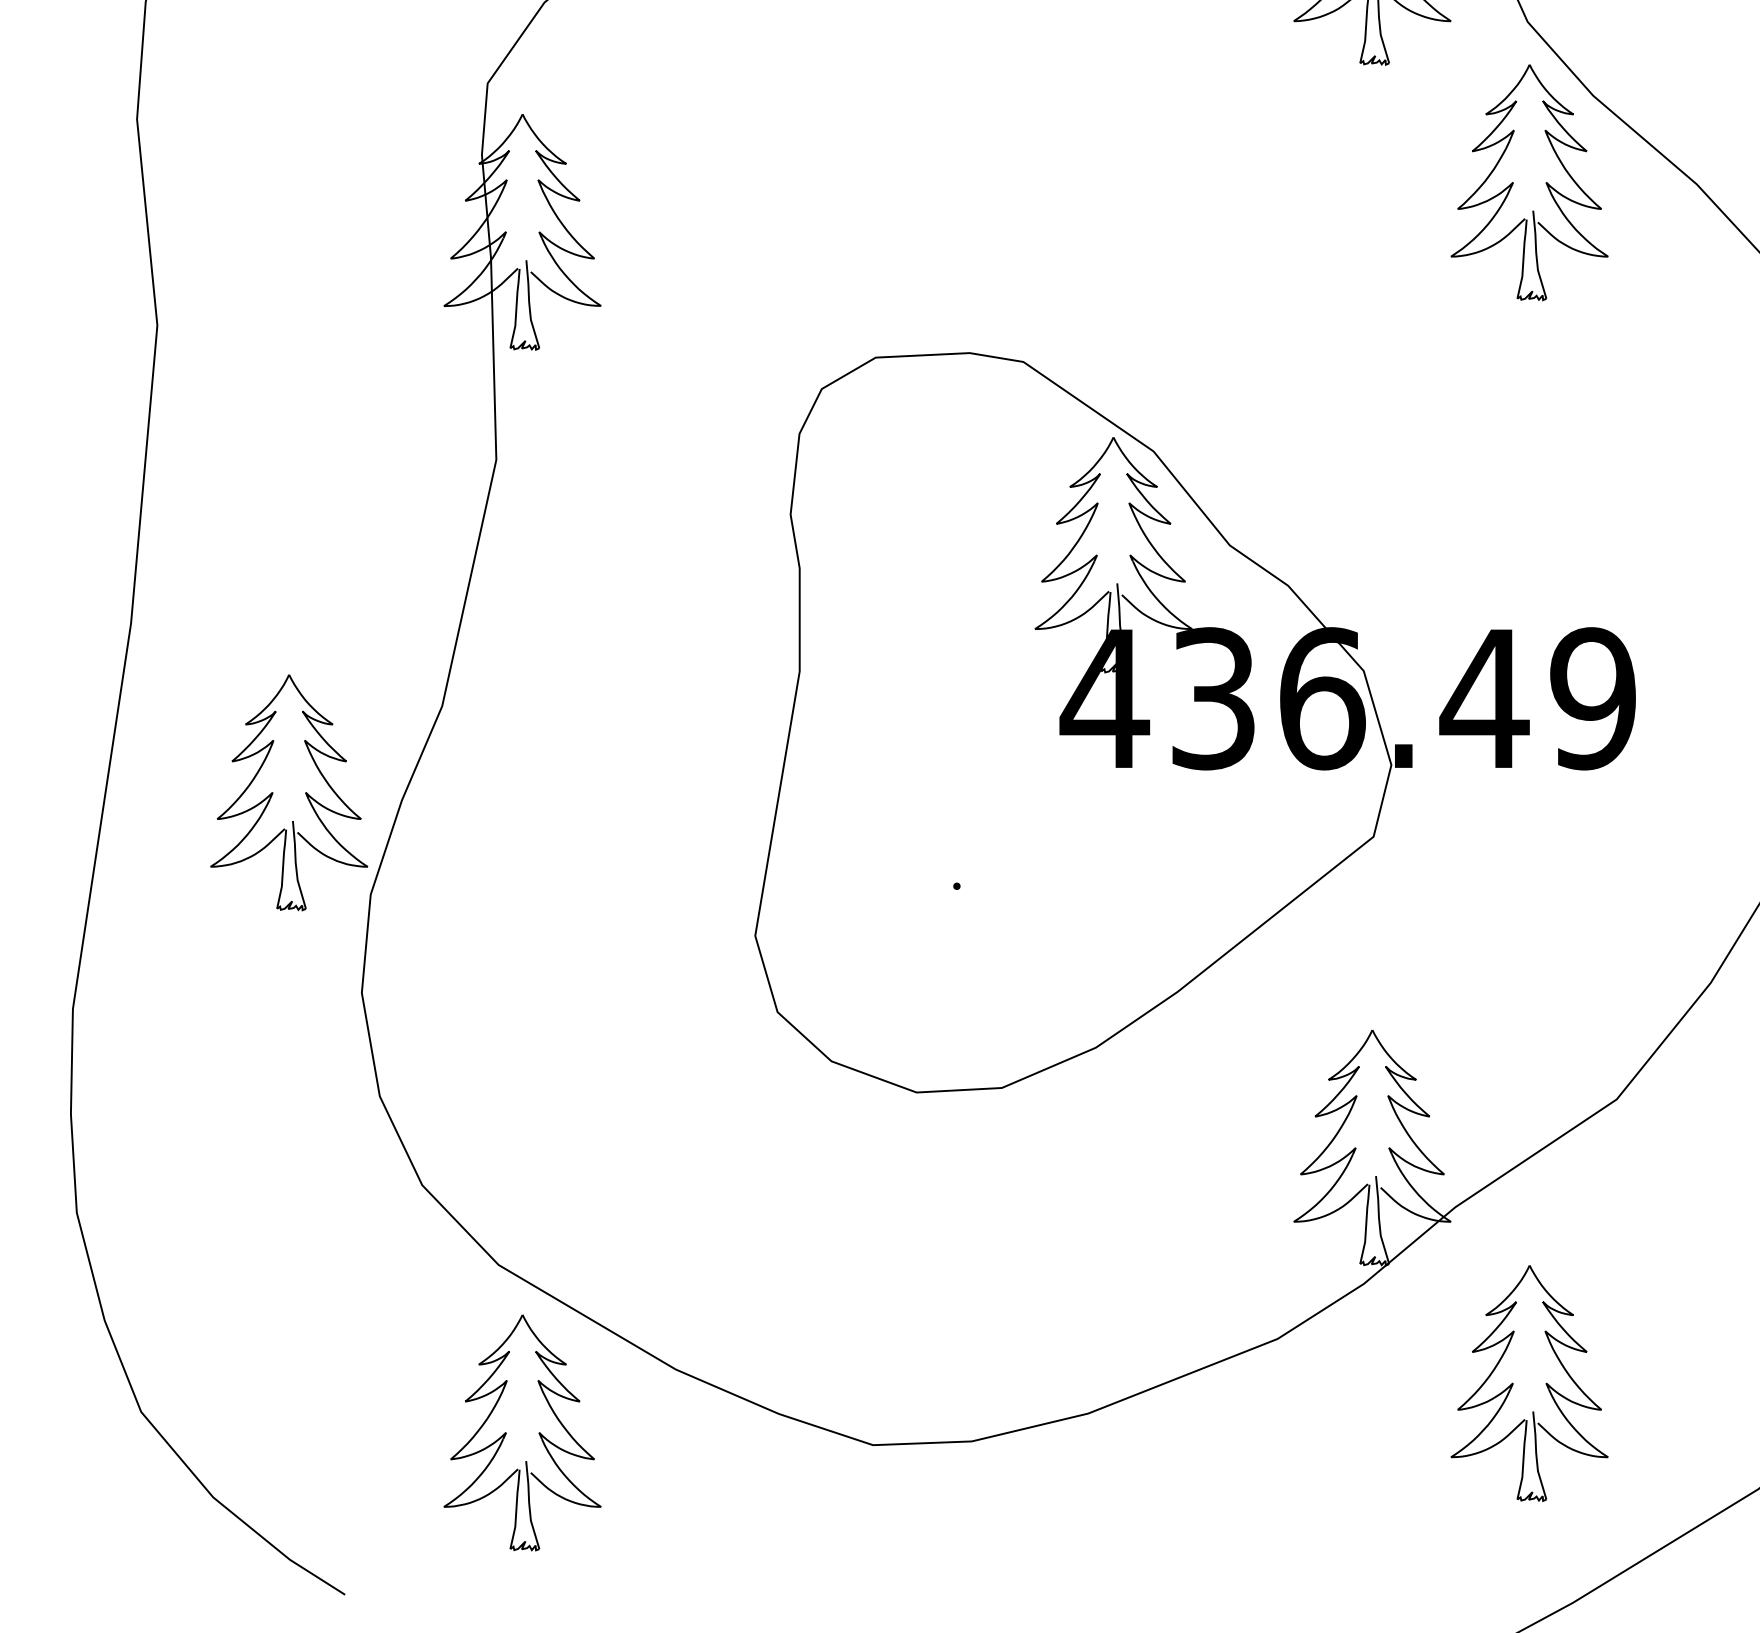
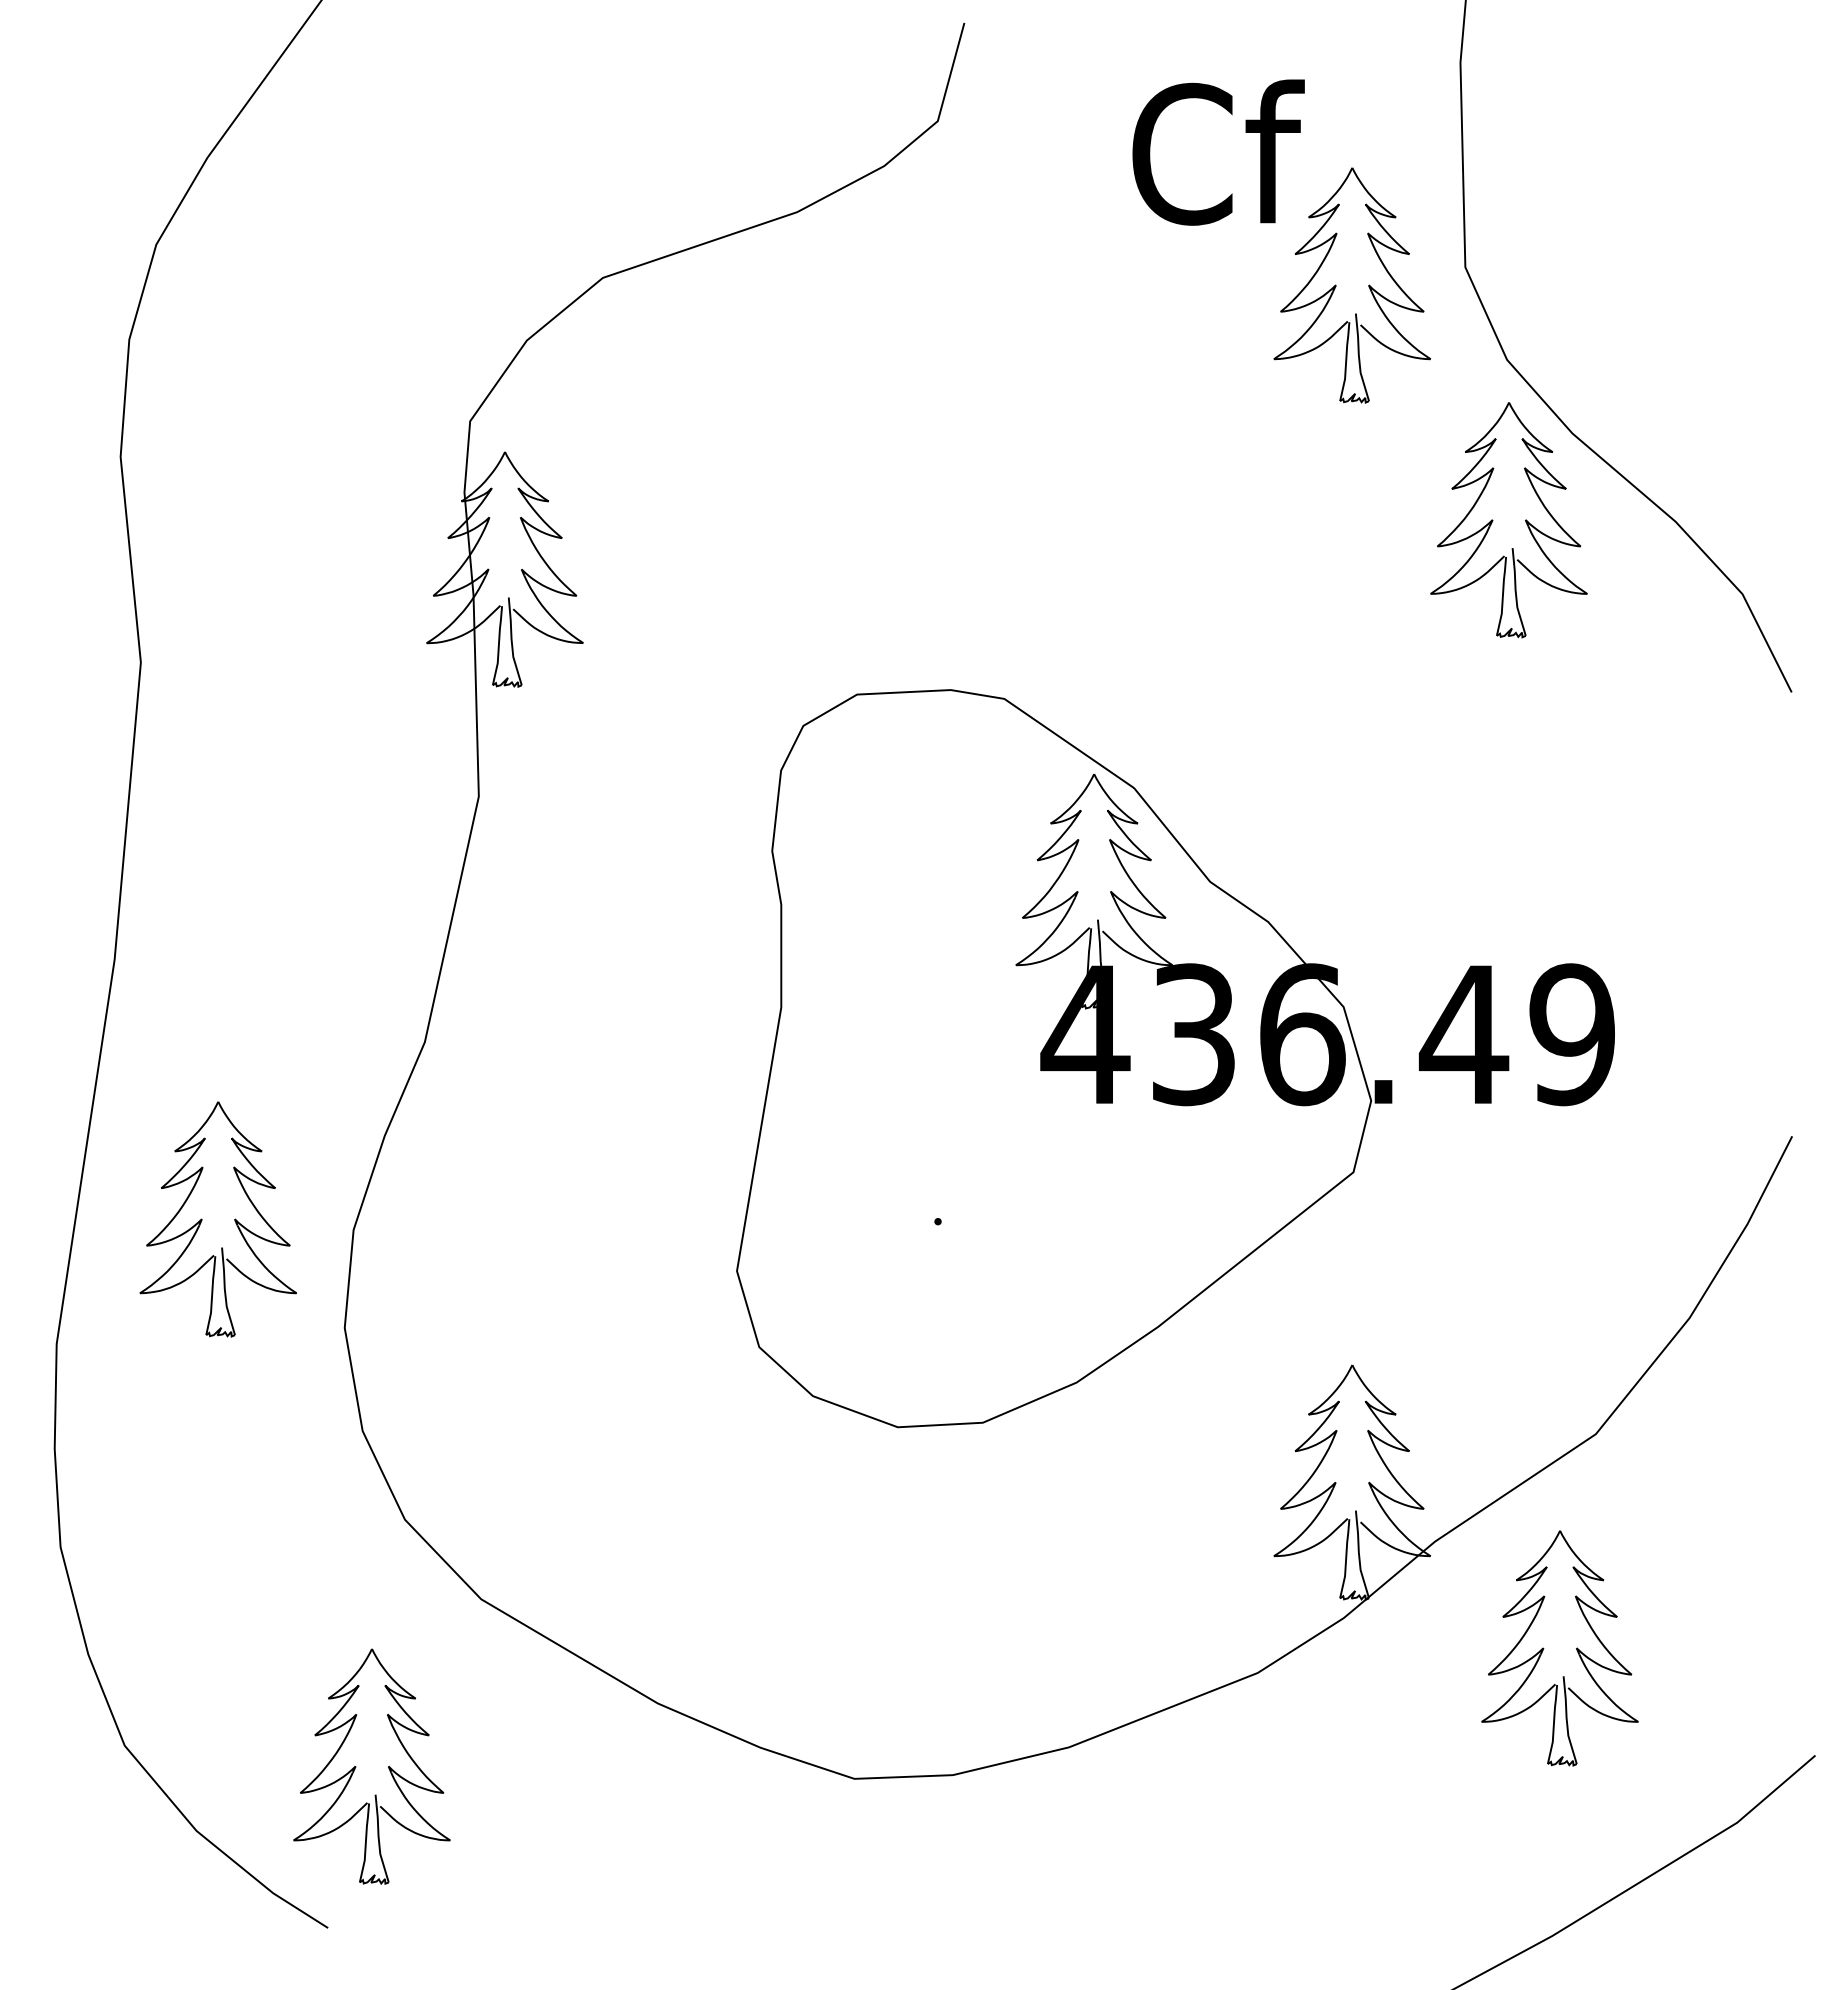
part: (273, 792) -> (202, 1219), moved
part: (1514, 1383) -> (1544, 1648), moved
part: (507, 1432) -> (356, 1766), moved

